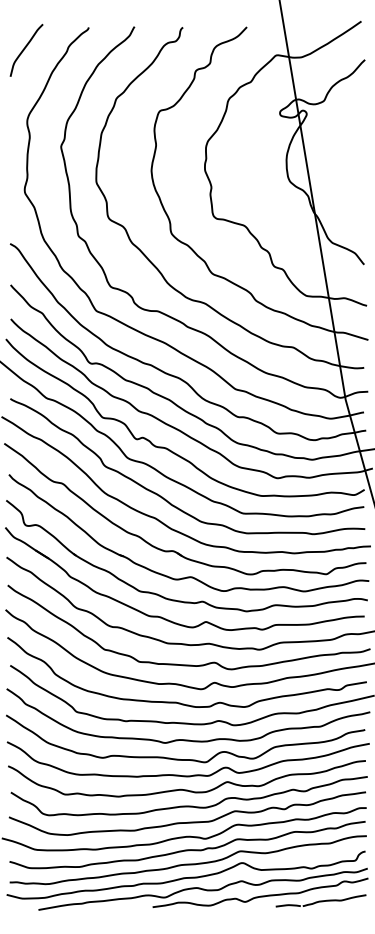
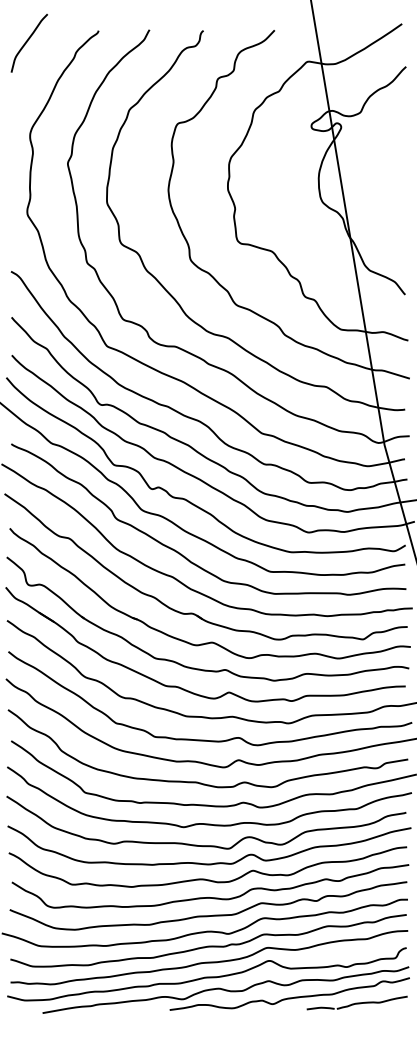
curve: (24, 49) -> (27, 42), moved

